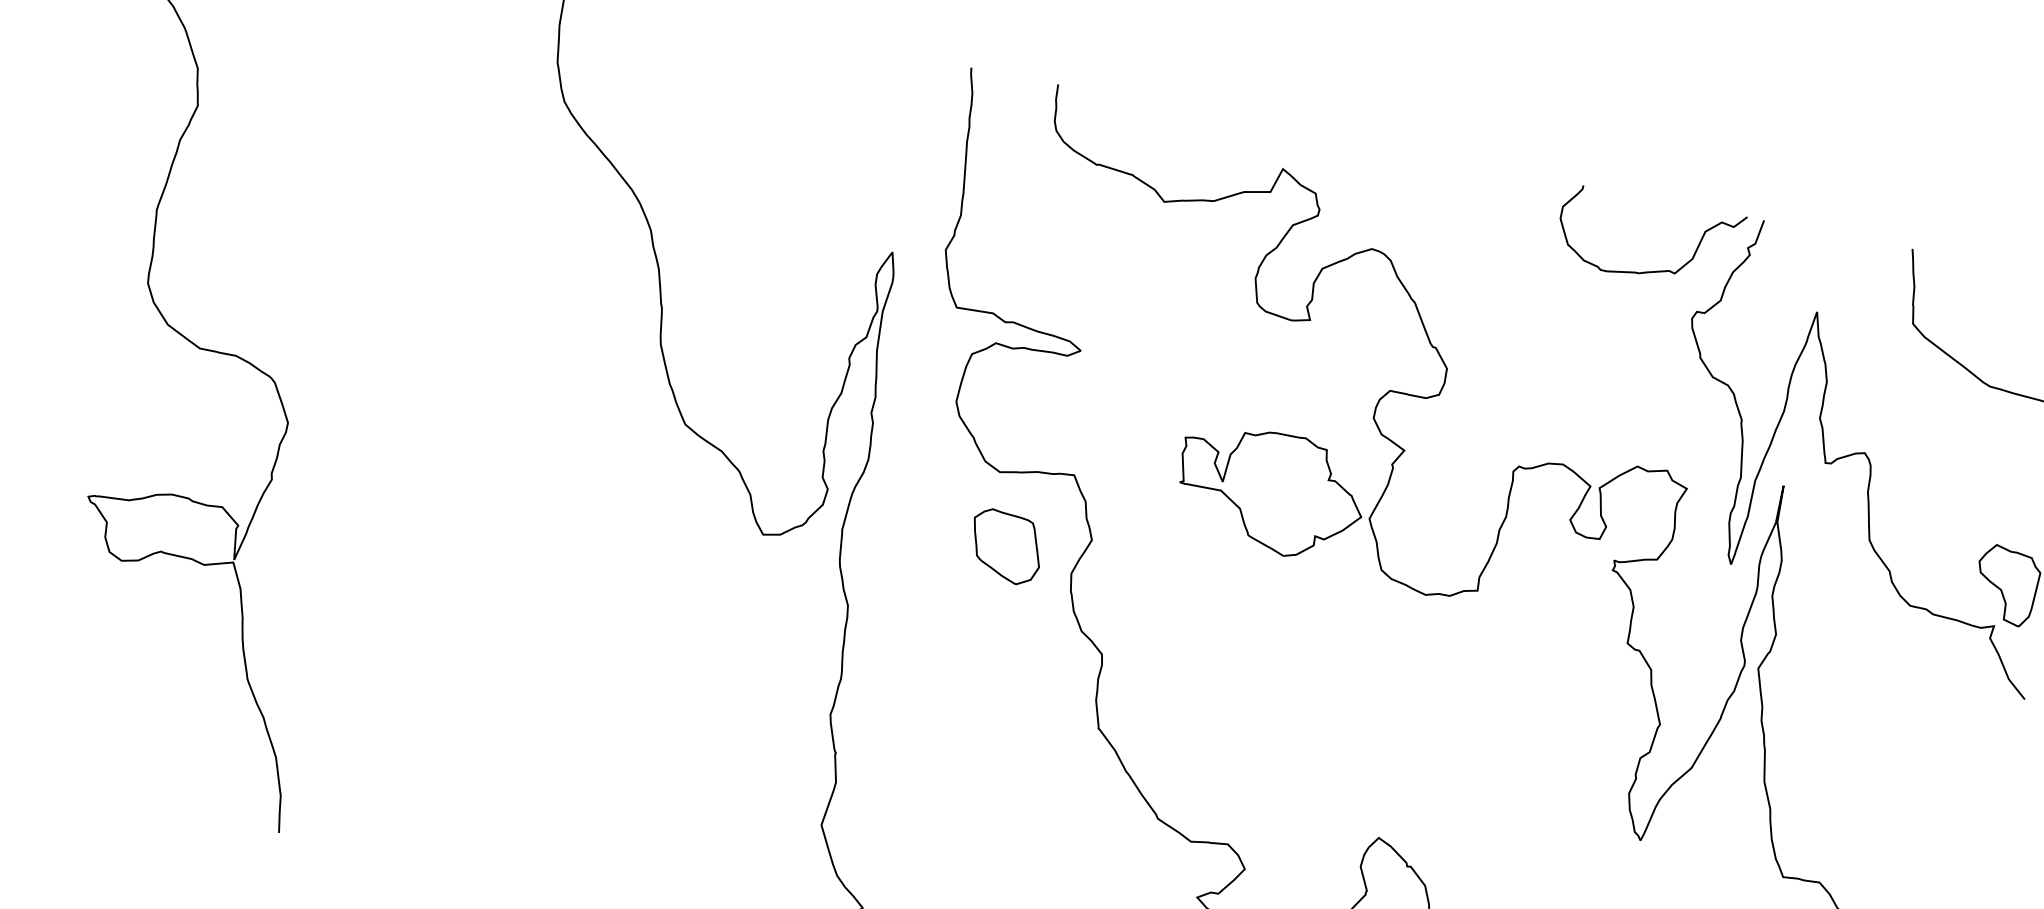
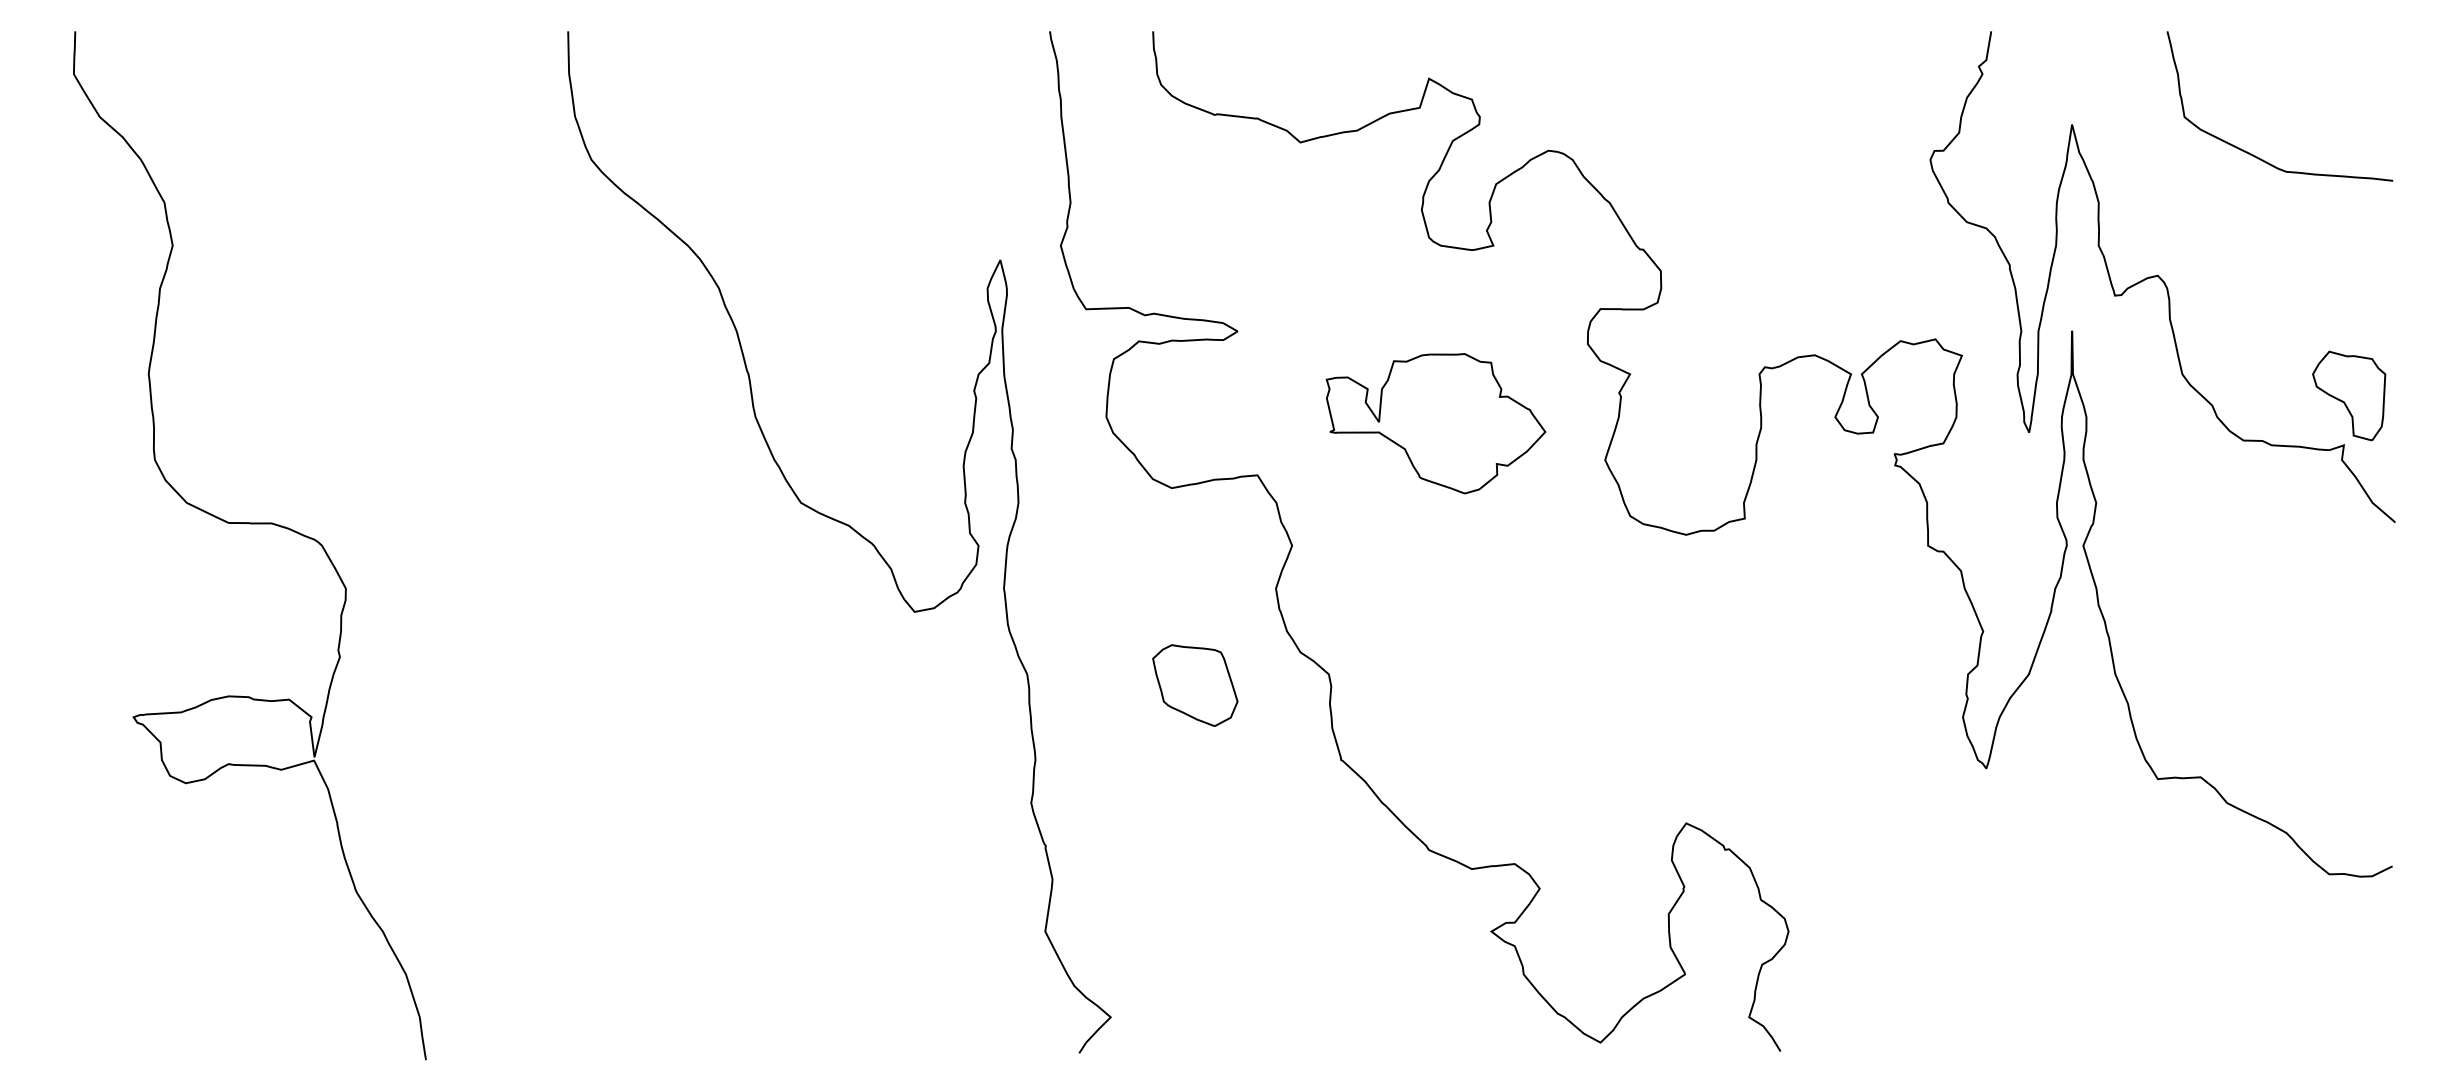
curve: (1650, 271) -> (1872, 114), removed
part: (1270, 492) -> (1435, 423), moved
part: (1006, 547) -> (1195, 685), moved

